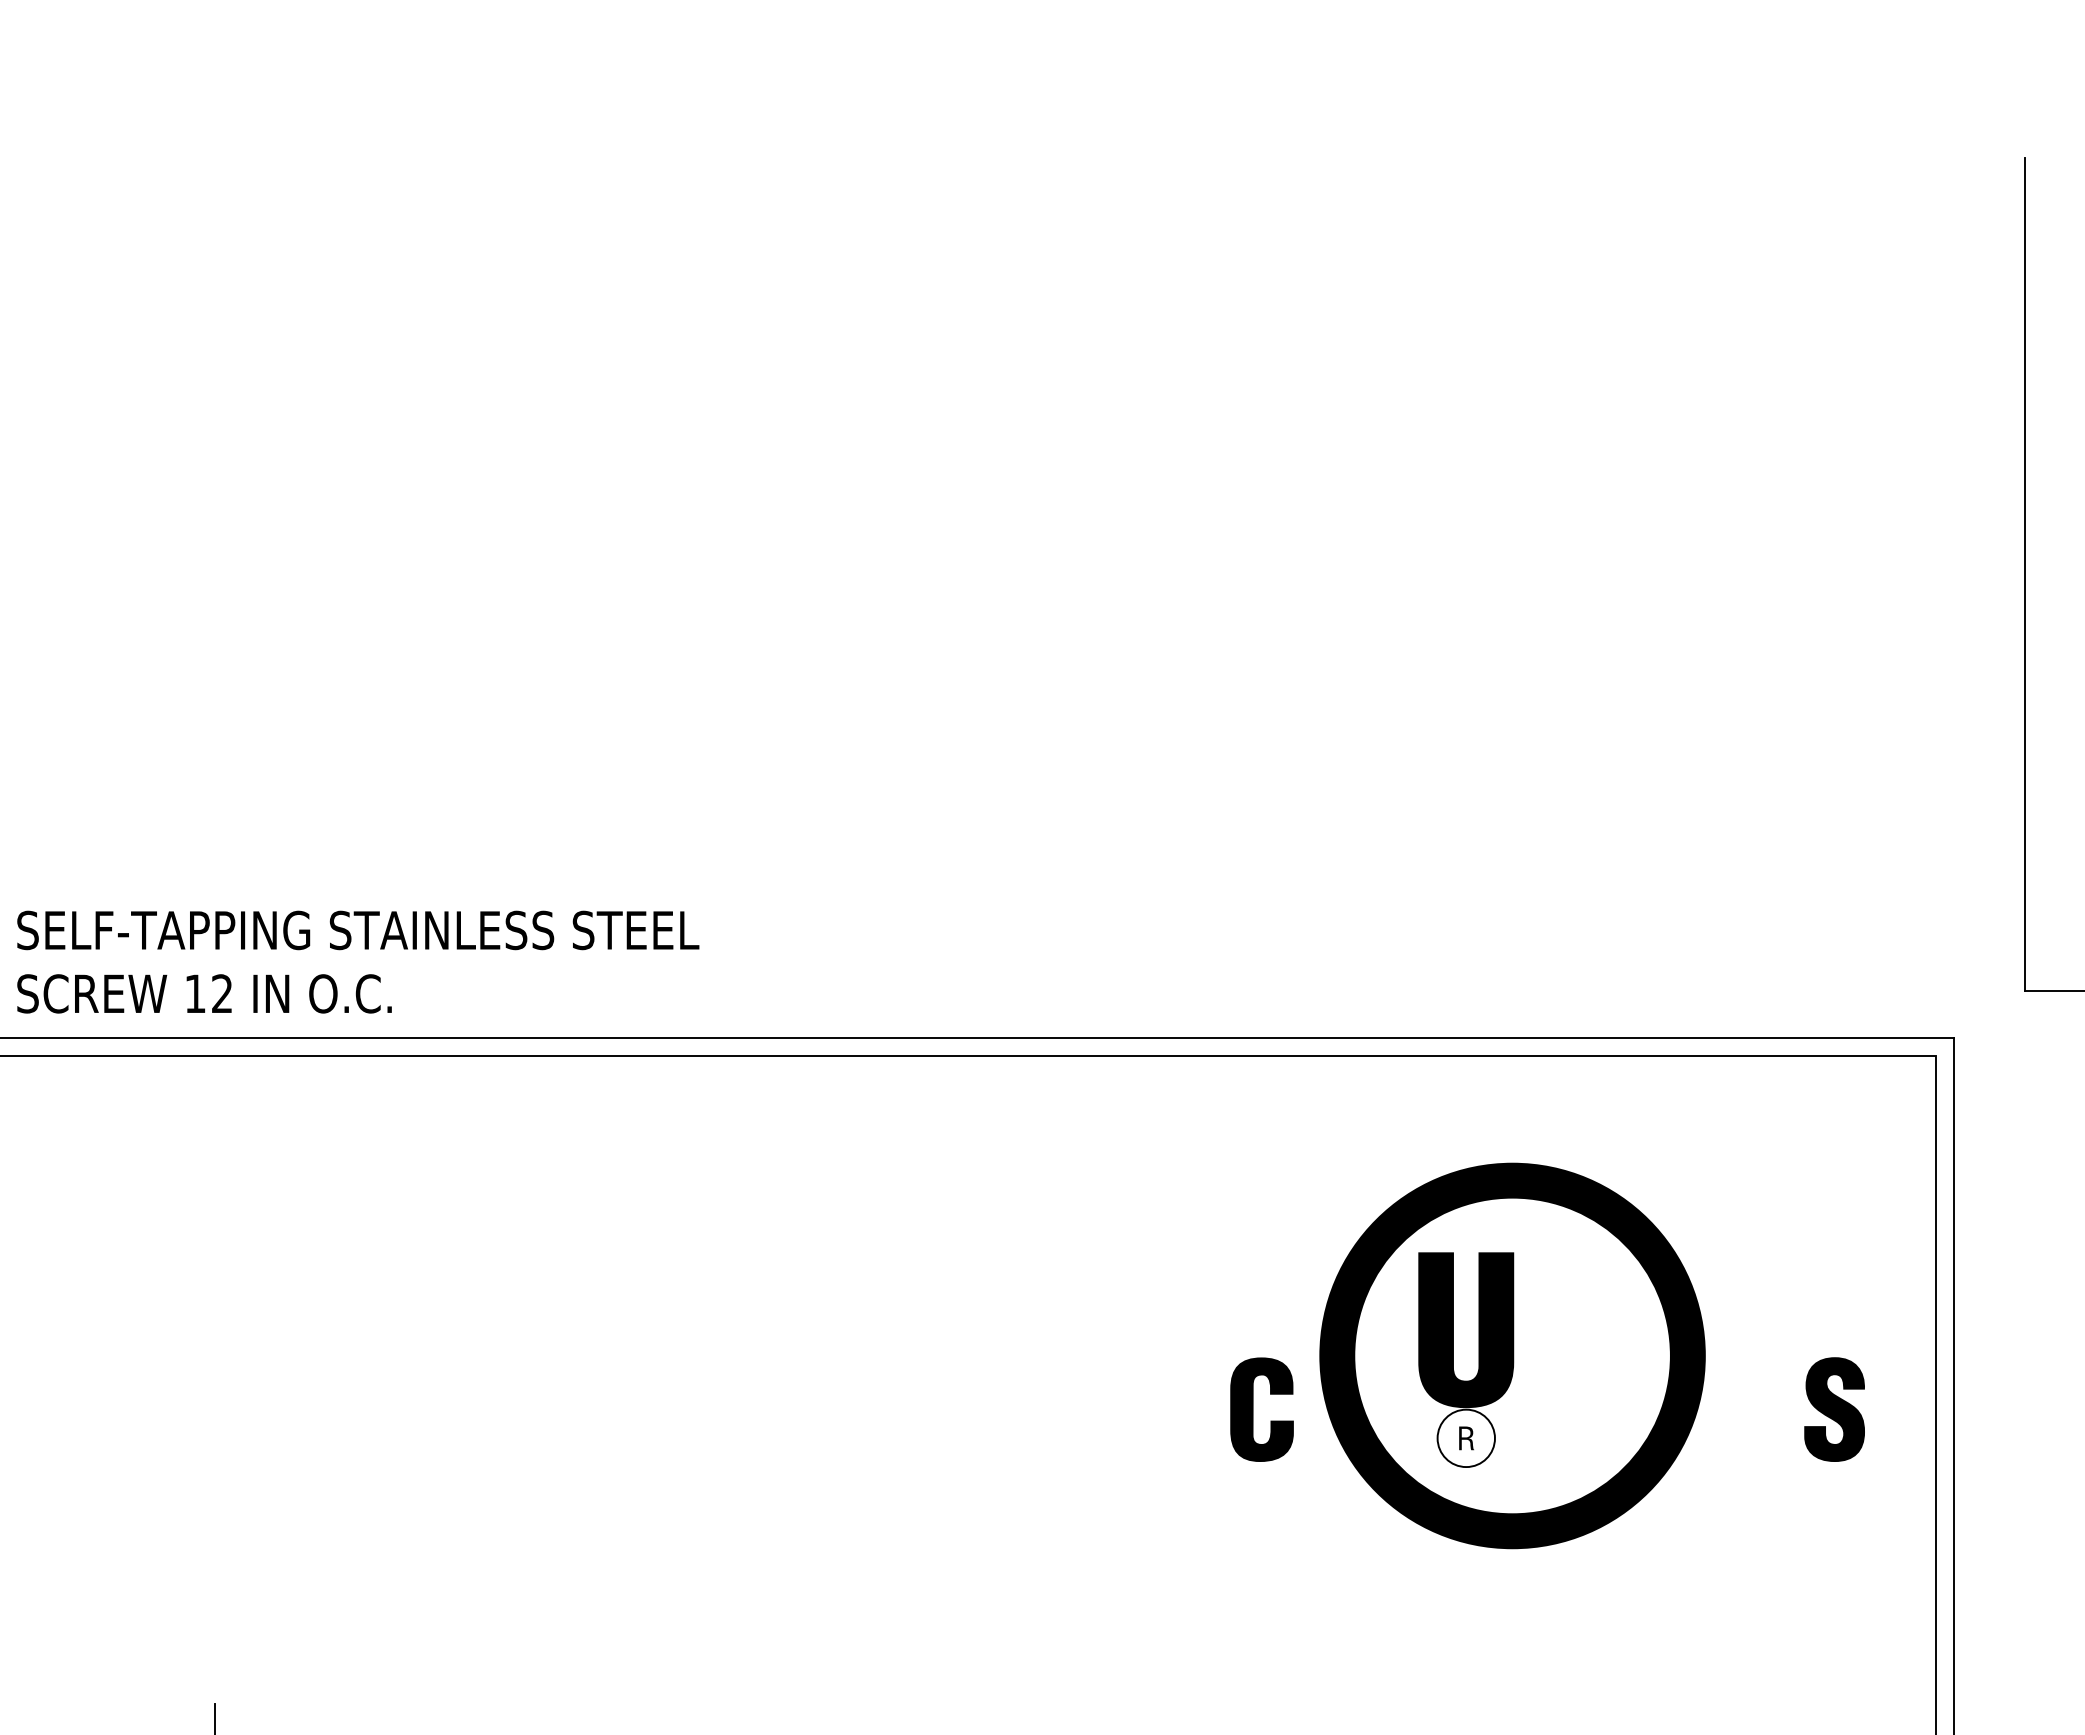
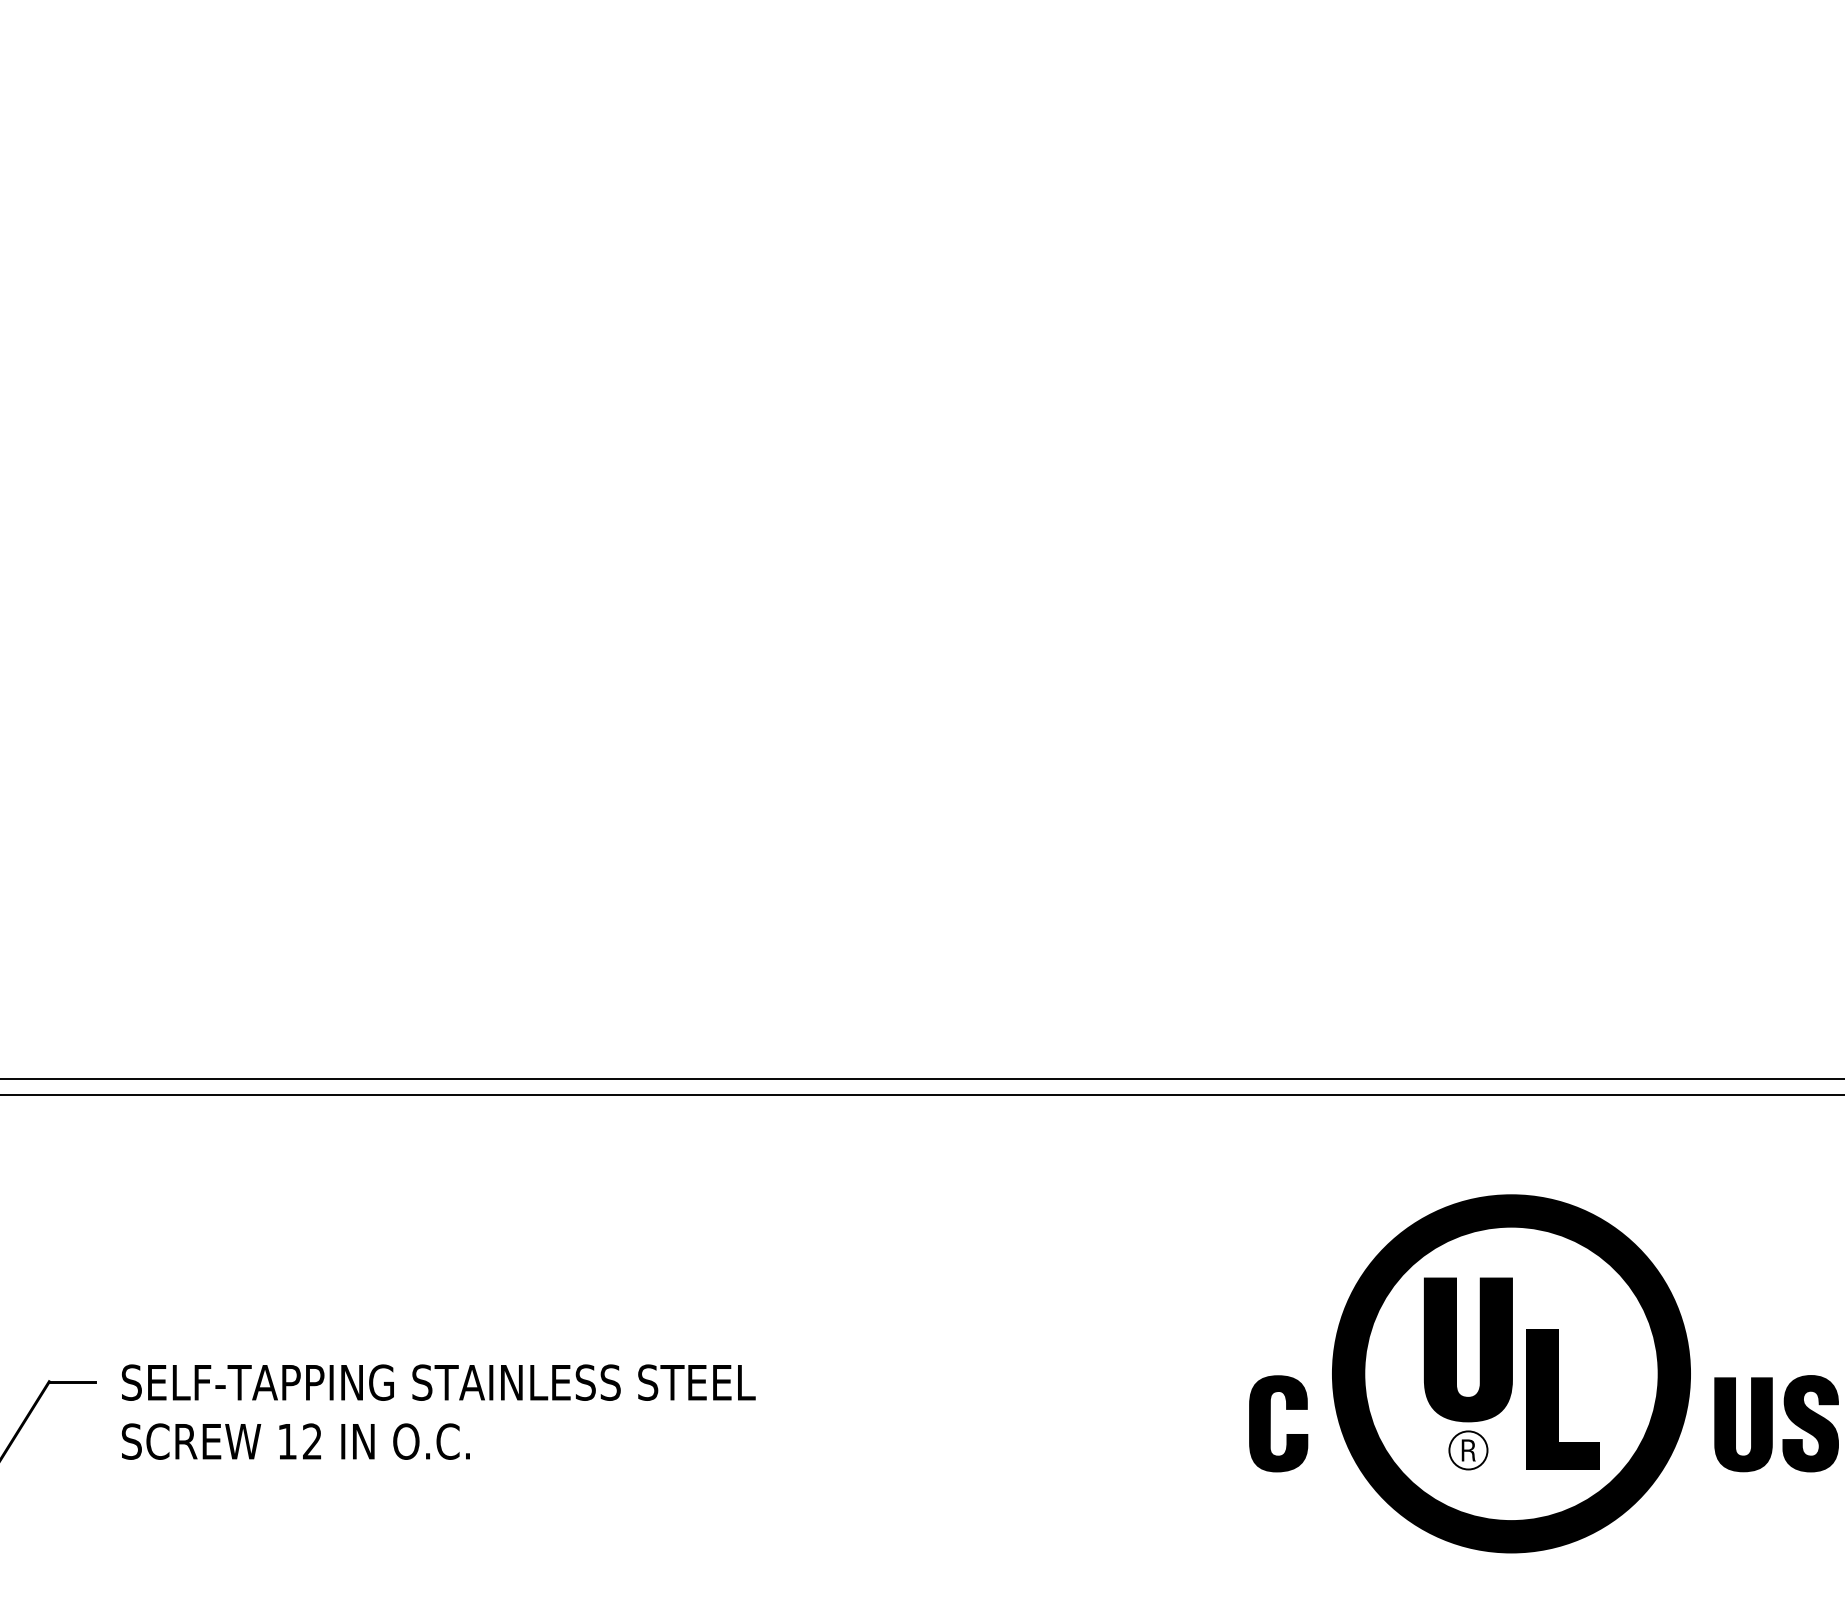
text: (358, 961) -> (438, 1411), moved
fill: (1567, 1383) -> (1562, 1399), added
part: (1754, 1410) -> (1736, 1424), added
circle: (1465, 1437) -> (1467, 1449), size x0.71

